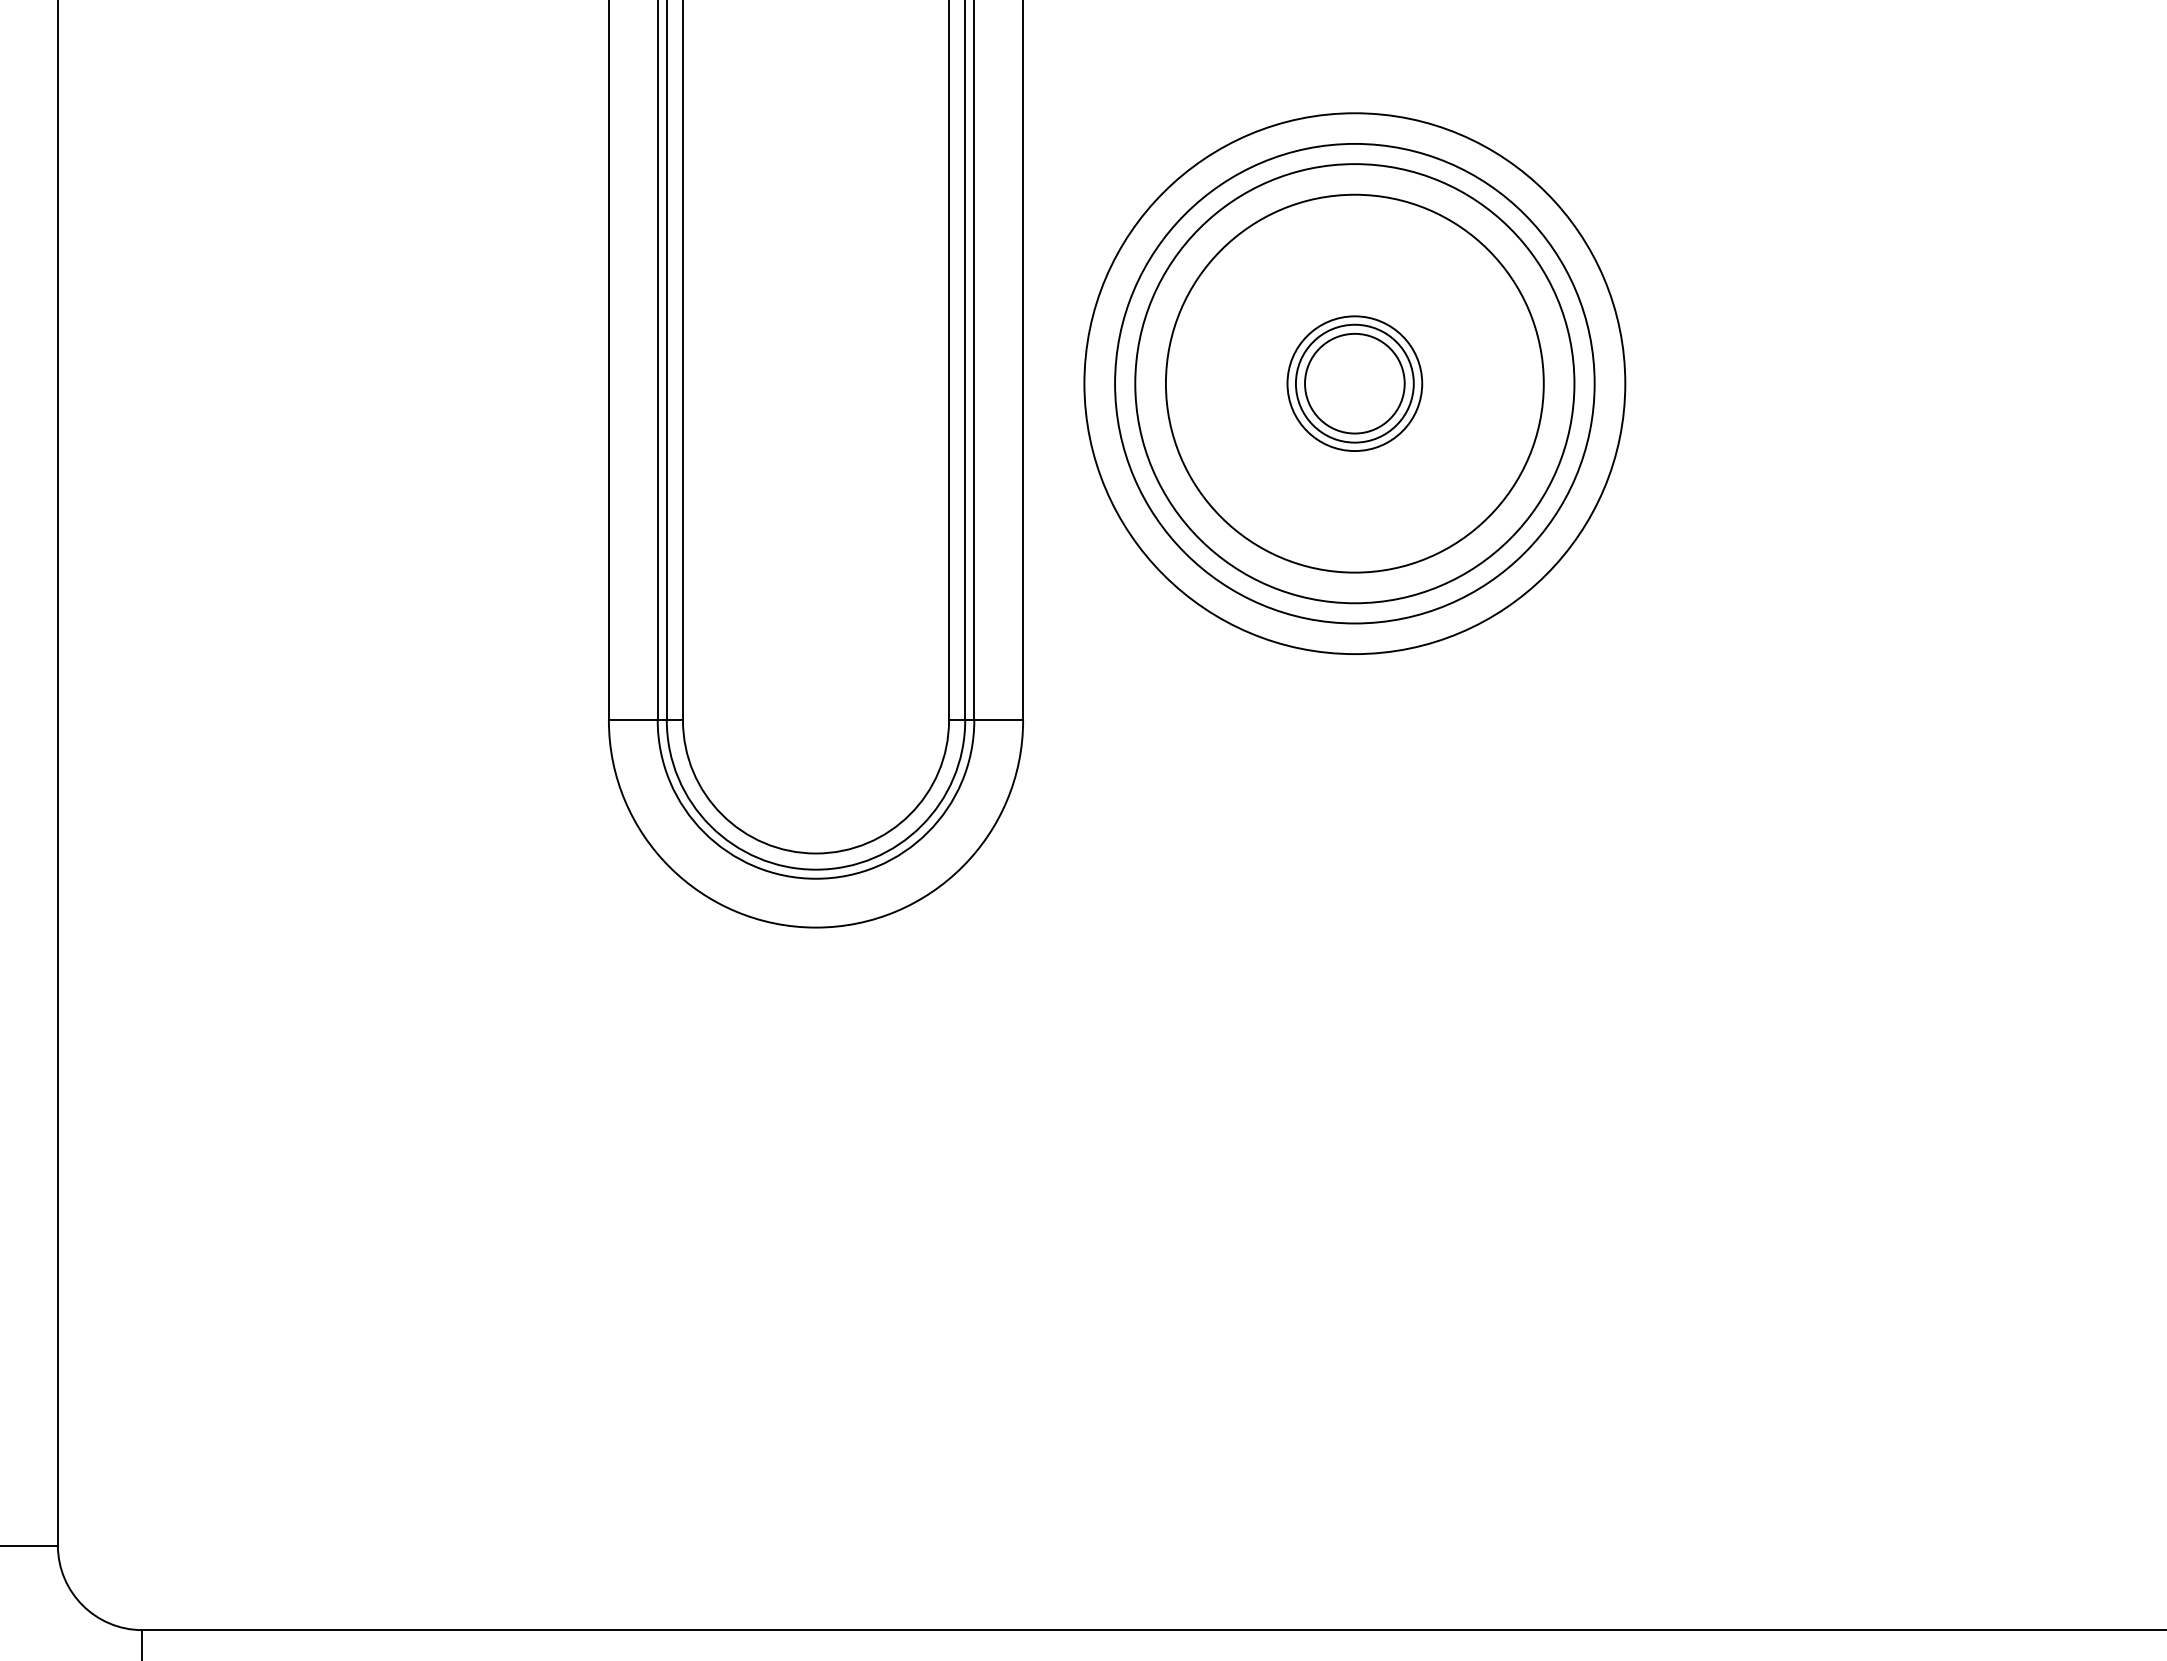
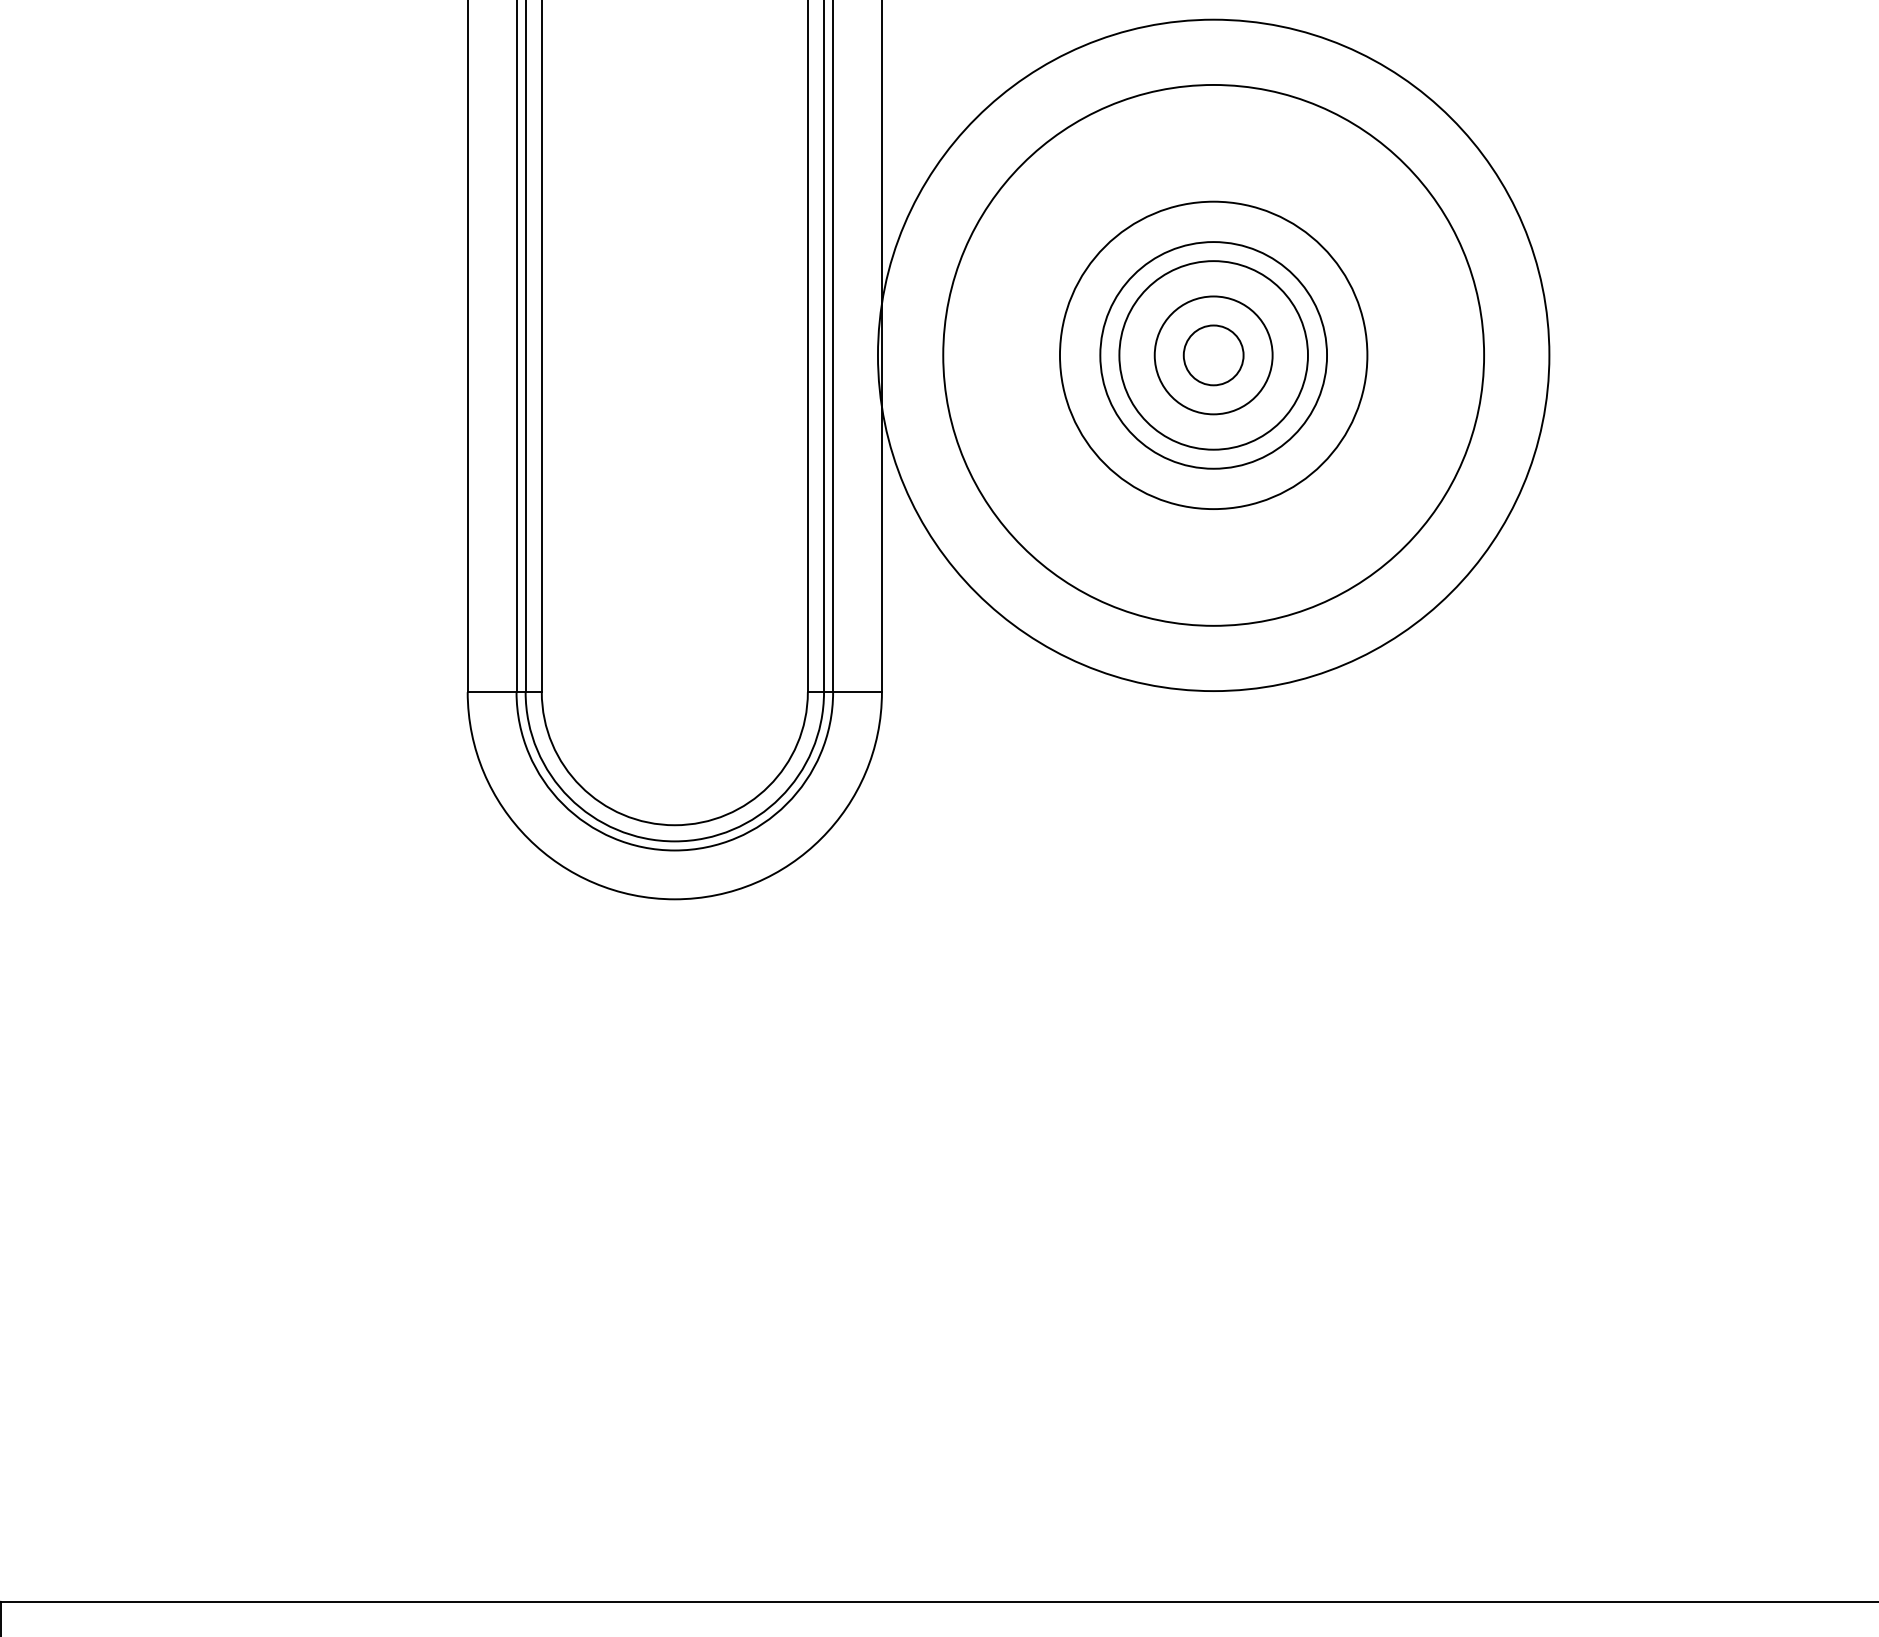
circle: (1354, 383) -> (1213, 355), size x0.6
circle: (1354, 383) -> (1213, 355), size x0.6
circle: (1354, 383) -> (1213, 355), size x0.7
circle: (1354, 383) -> (1213, 355), size x1.4
circle: (1354, 383) -> (1213, 355), size x1.4

